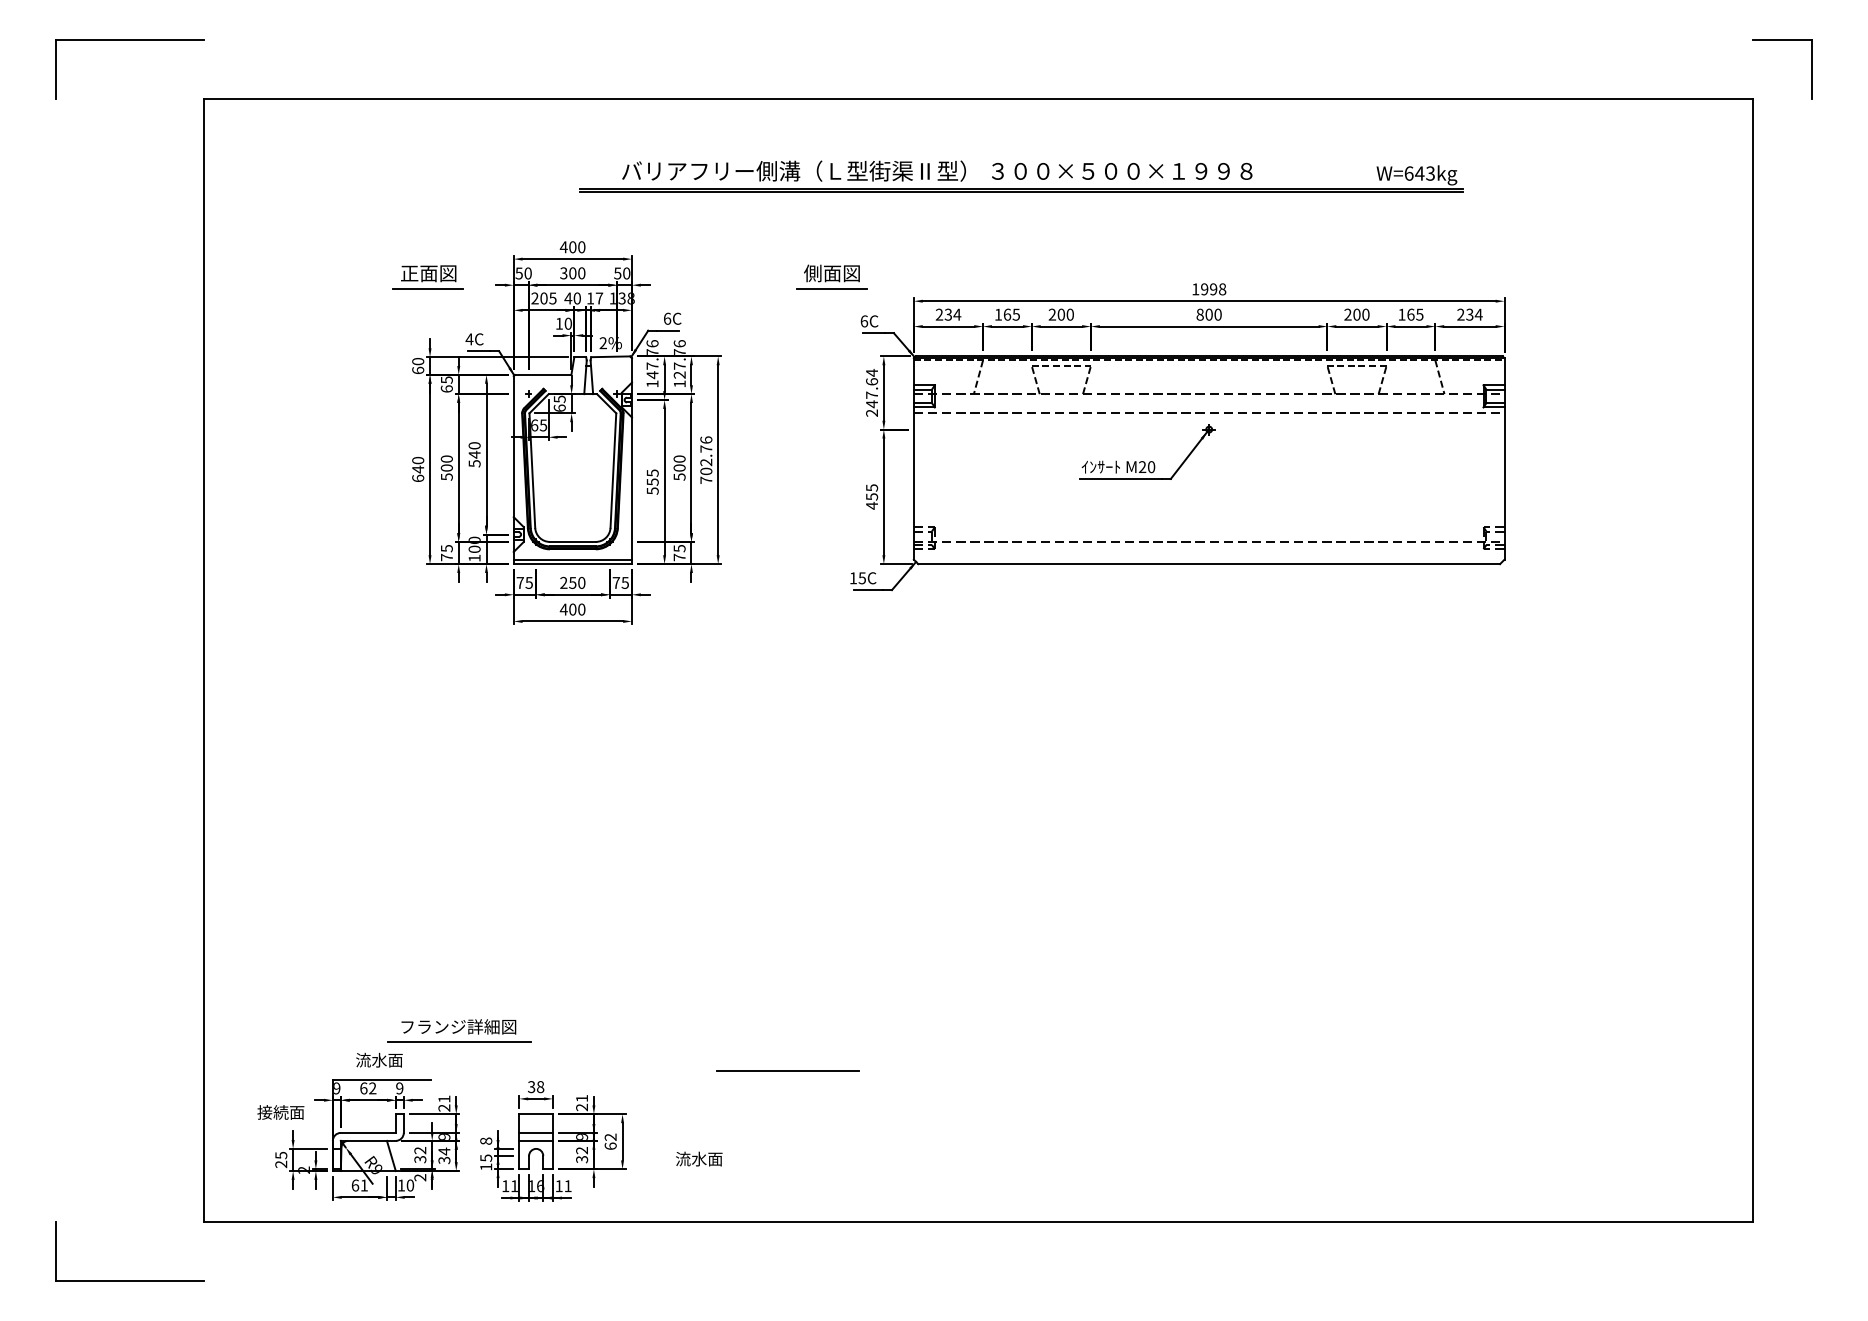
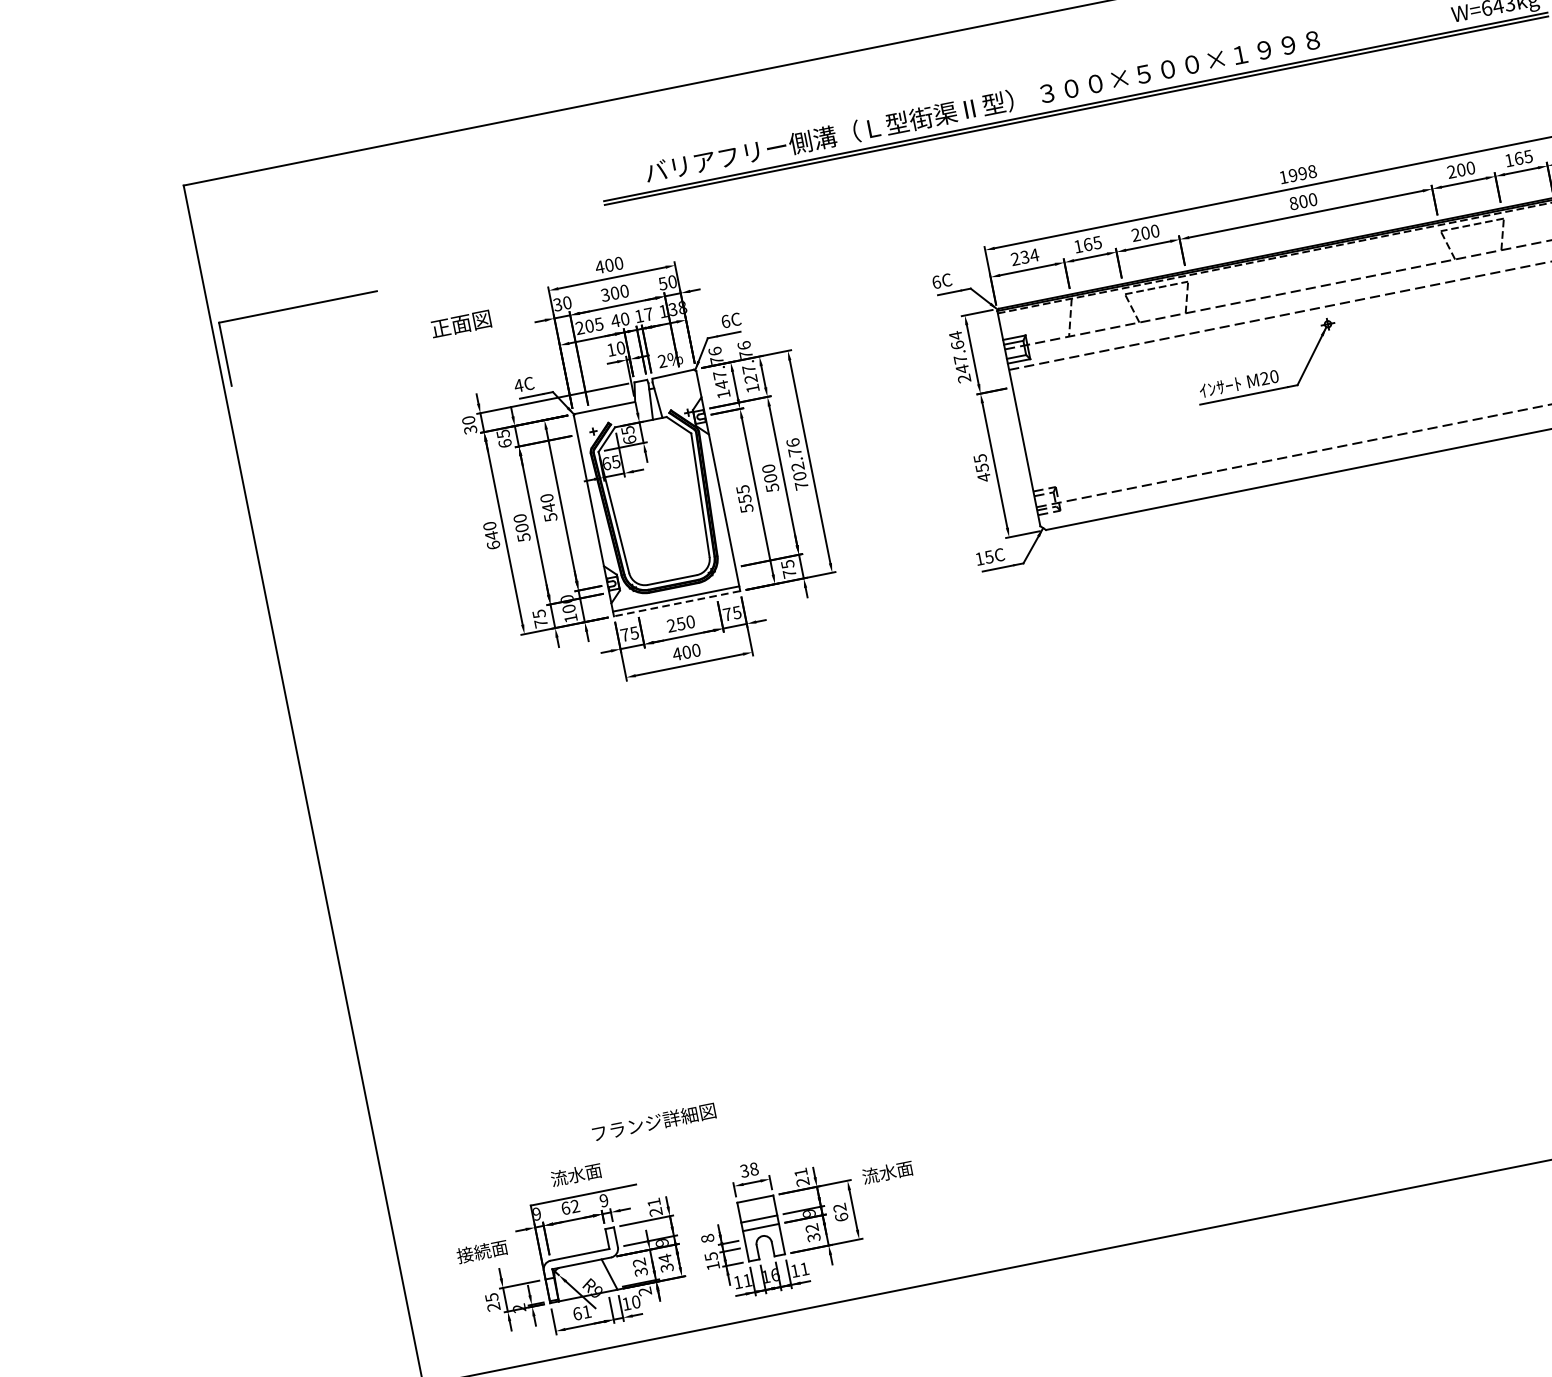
part: (129, 40) -> (297, 307), moved
text: (519, 272) -> (557, 303), 50 -> 30
part: (831, 276) -> (891, 241), removed
line: (428, 288) -> (464, 340), removed
text: (418, 370) -> (470, 429), 60 -> 30
line: (572, 564) -> (676, 604), solid -> dashed
line: (459, 1042) -> (658, 1138), removed
line: (787, 1070) -> (1014, 1098), removed
text: (699, 1158) -> (887, 1171), moved

